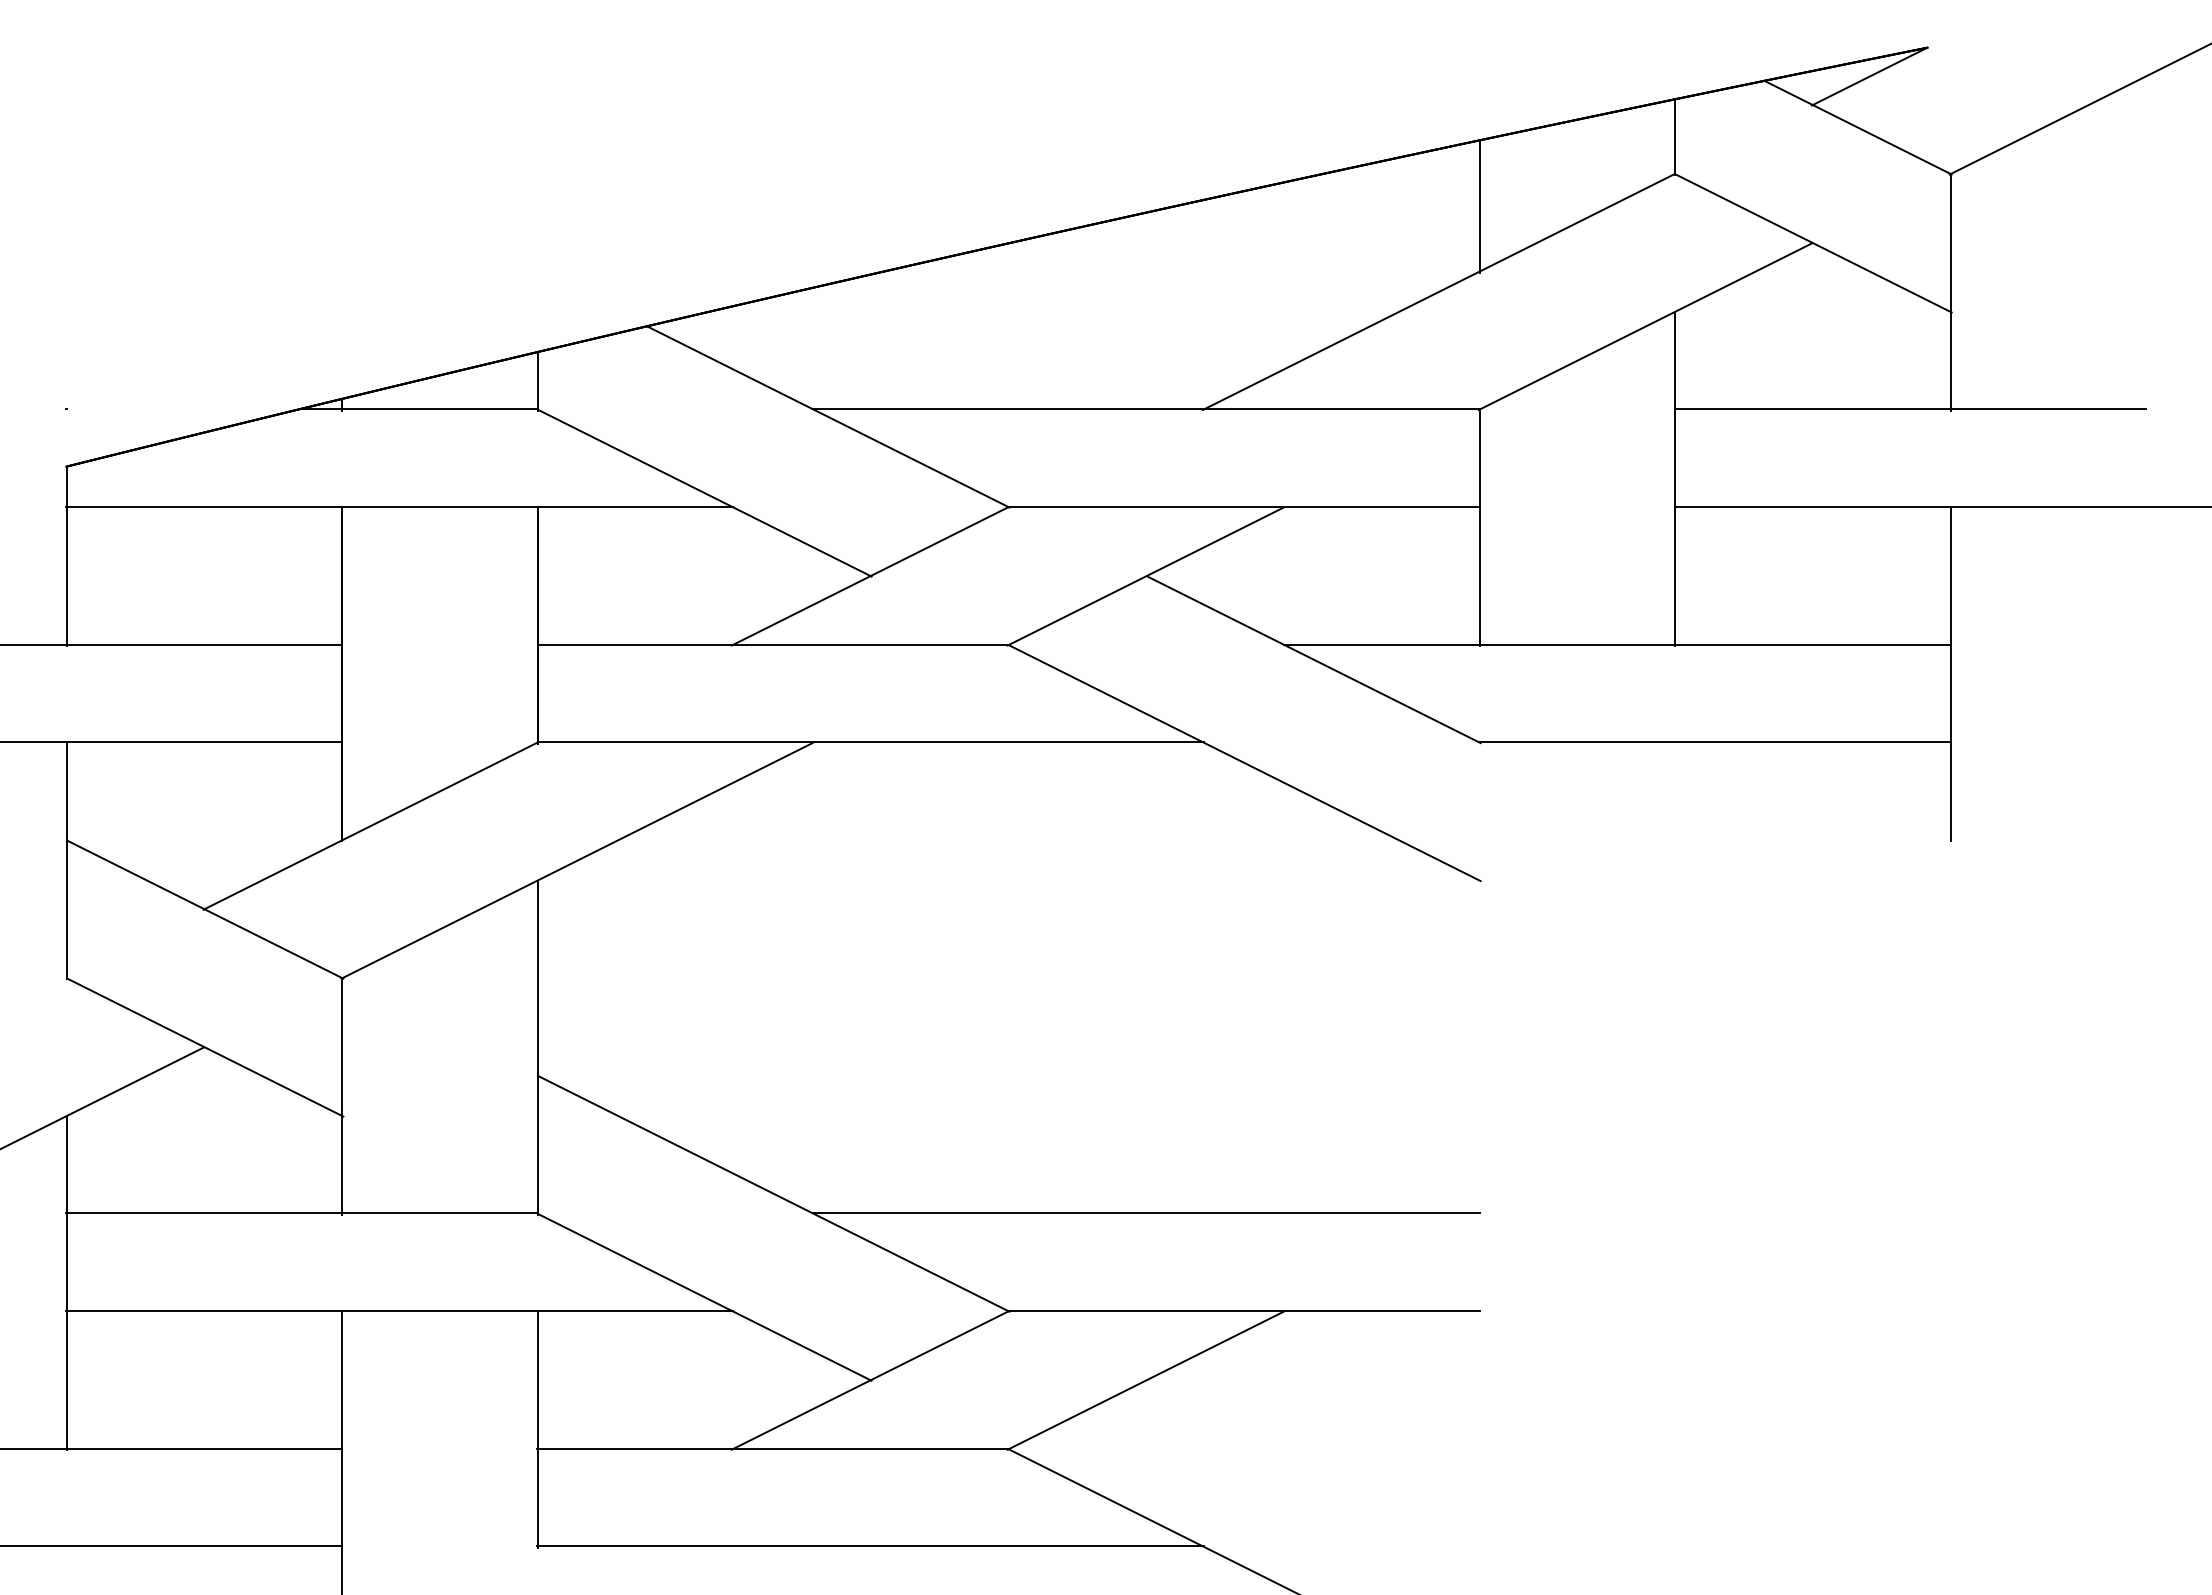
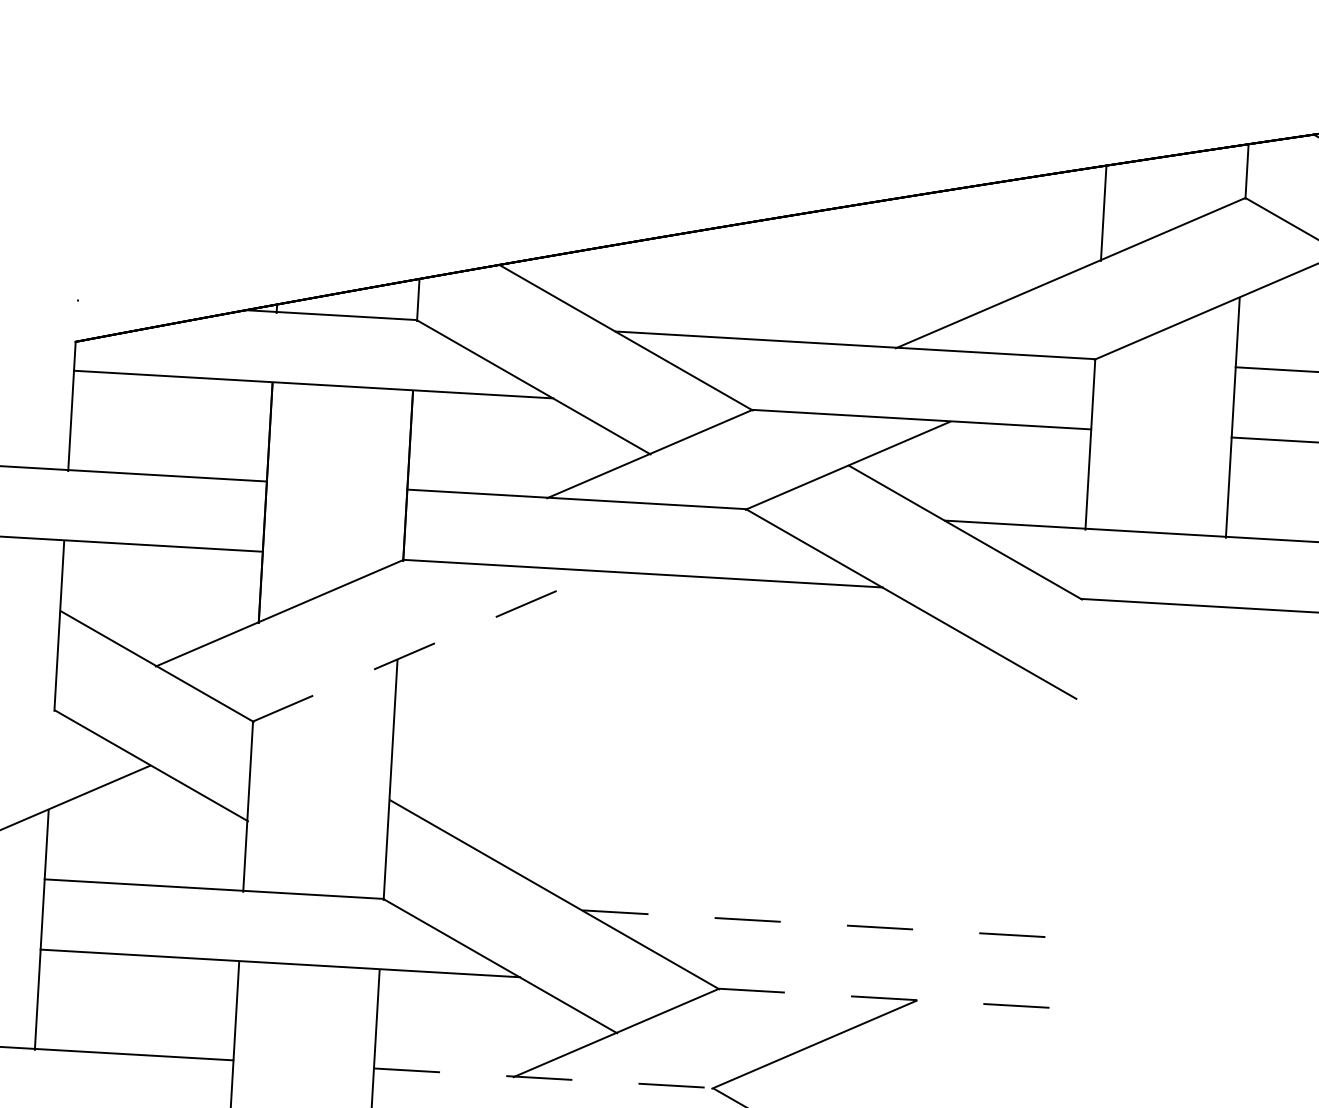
line: (577, 860) -> (427, 646), solid -> dashed
line: (1147, 1213) -> (822, 924), solid -> dashed
line: (1244, 1310) -> (888, 998), solid -> dashed
line: (773, 1448) -> (543, 1077), solid -> dashed

